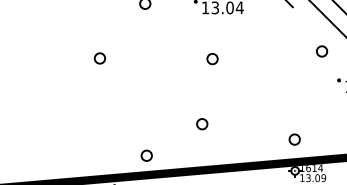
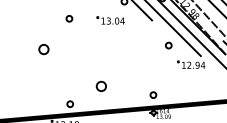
part: (99, 58) -> (43, 49), size x1.6
part: (211, 58) -> (106, 49), removed
part: (202, 124) -> (101, 86), size x1.6

